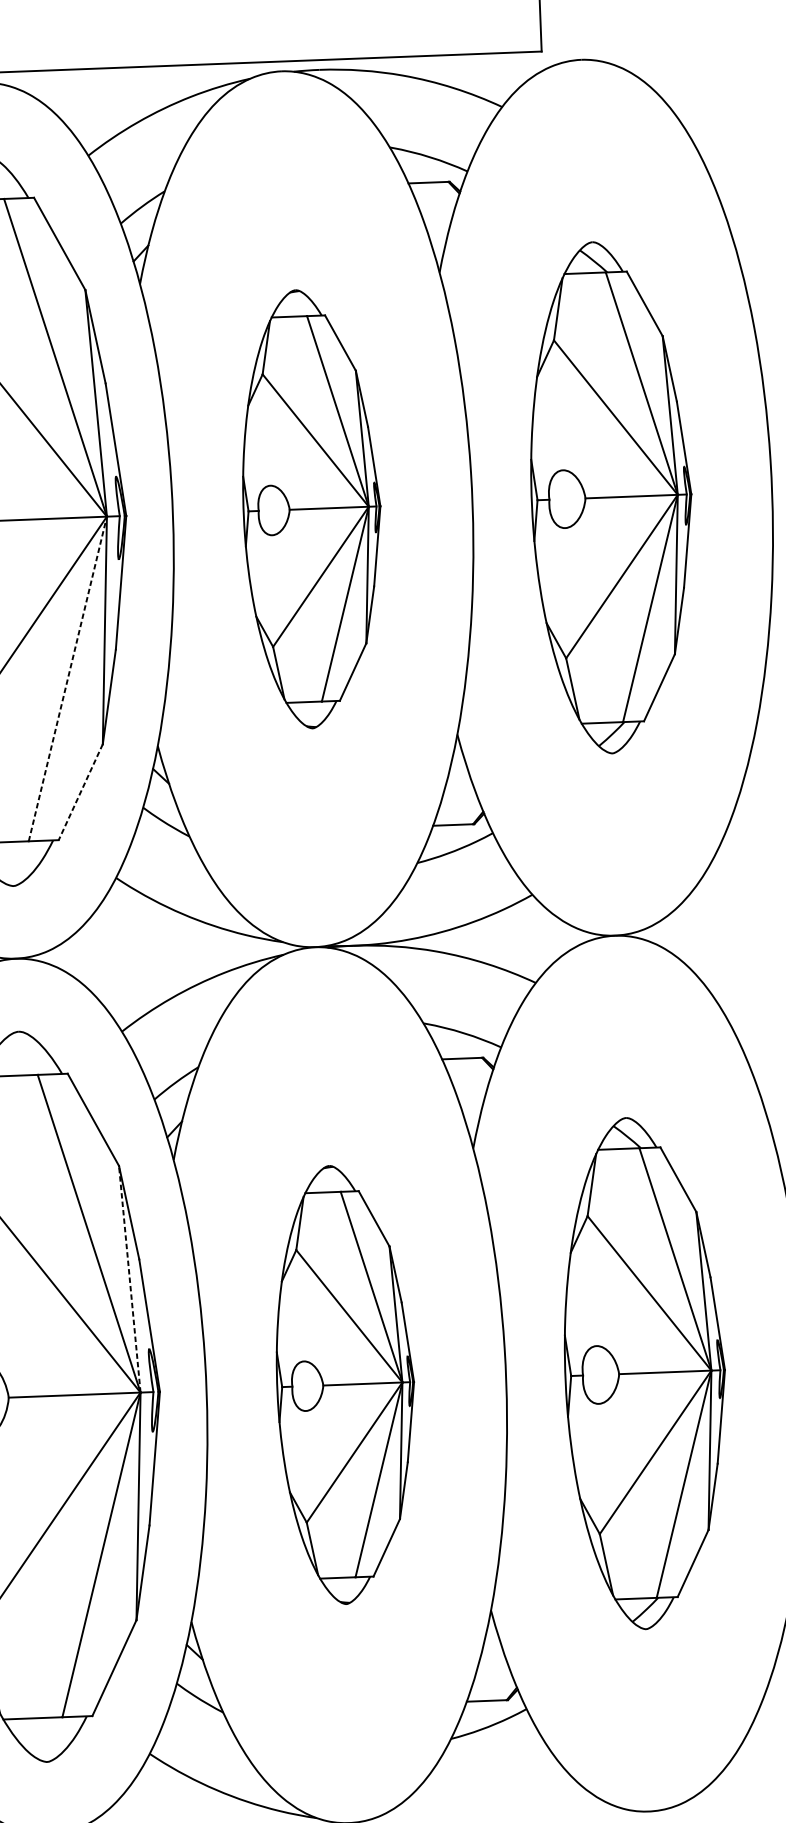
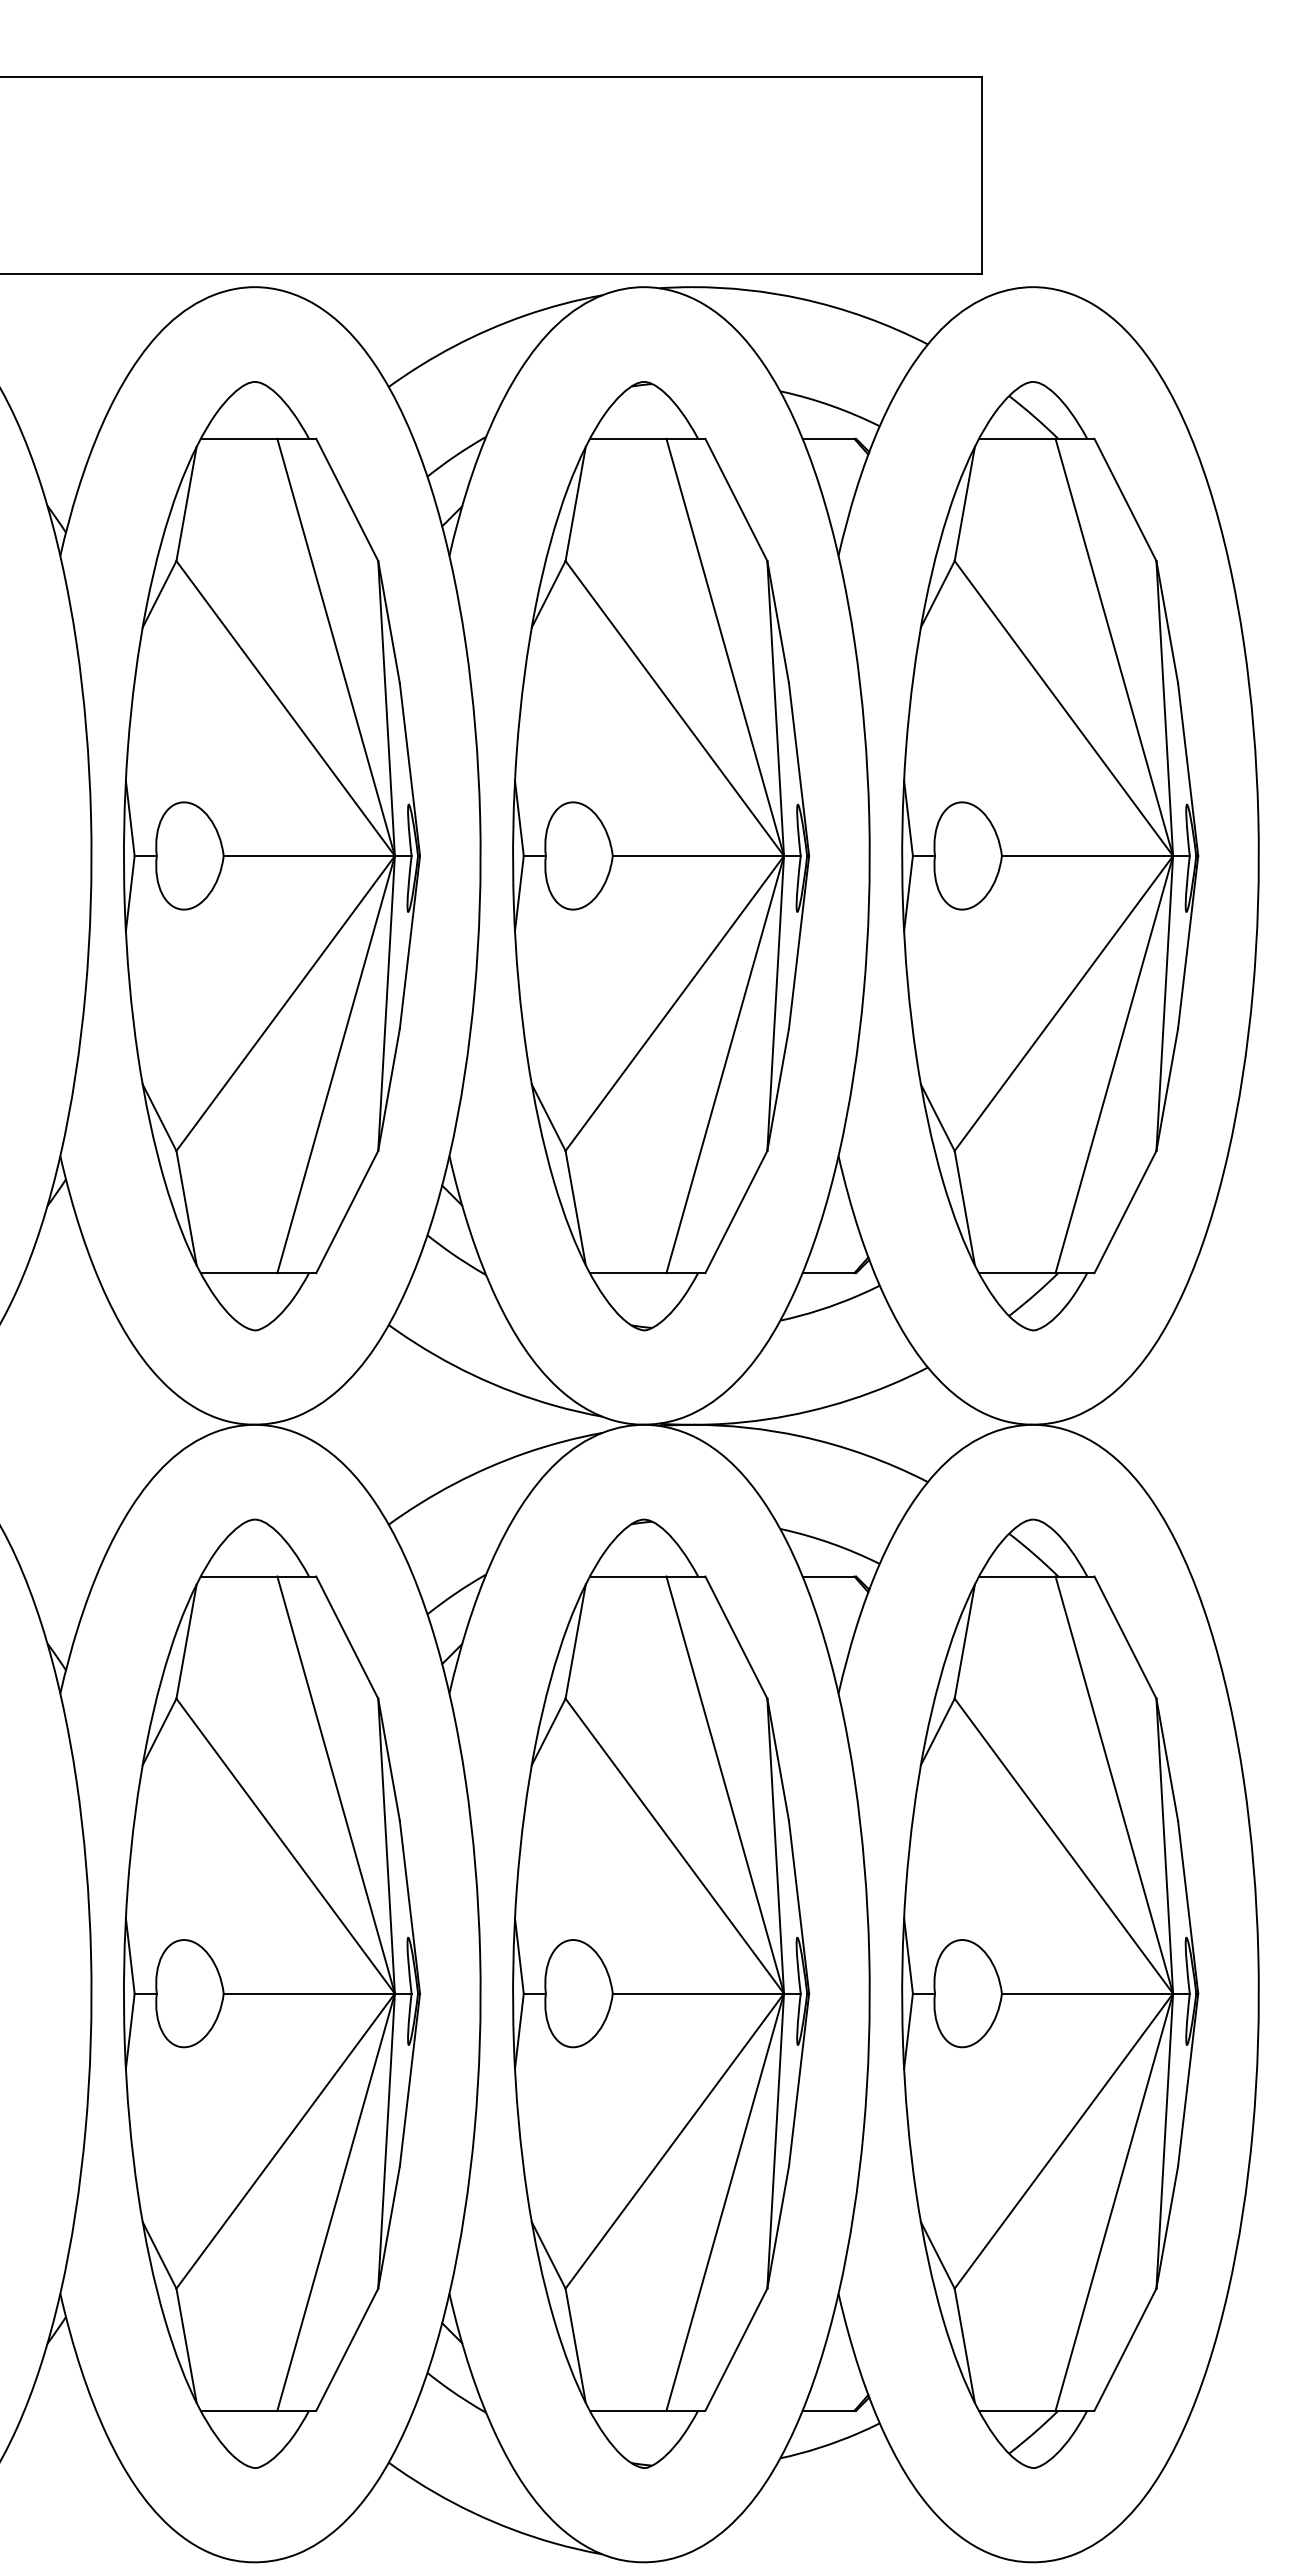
part: (611, 497) -> (1050, 856), size x1.43
part: (312, 509) -> (661, 856), size x1.67
line: (68, 678) -> (336, 1064), dashed -> solid
line: (80, 792) -> (347, 1212), dashed -> solid
line: (129, 1279) -> (386, 1846), dashed -> solid
part: (645, 1373) -> (1050, 1993), size x1.43
part: (345, 1384) -> (661, 1993), size x1.67

